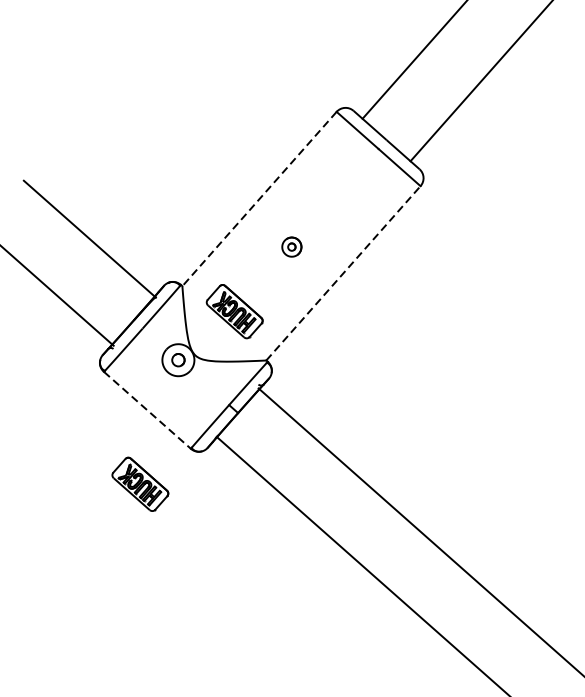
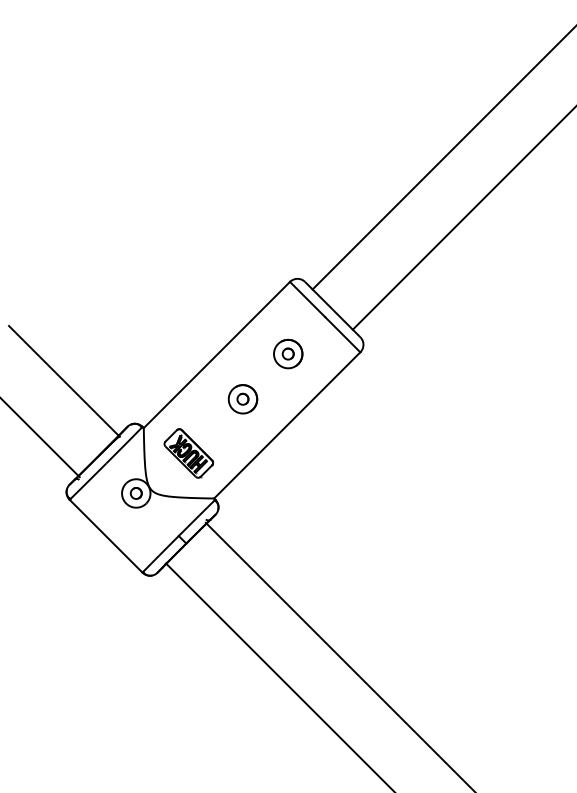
part: (339, 192) -> (288, 353), added
line: (259, 199) -> (216, 355), dashed -> solid
part: (291, 247) -> (242, 399), size x1.67
line: (343, 273) -> (287, 425), dashed -> solid
line: (147, 410) -> (106, 536), dashed -> solid
part: (140, 484) -> (95, 601), removed

